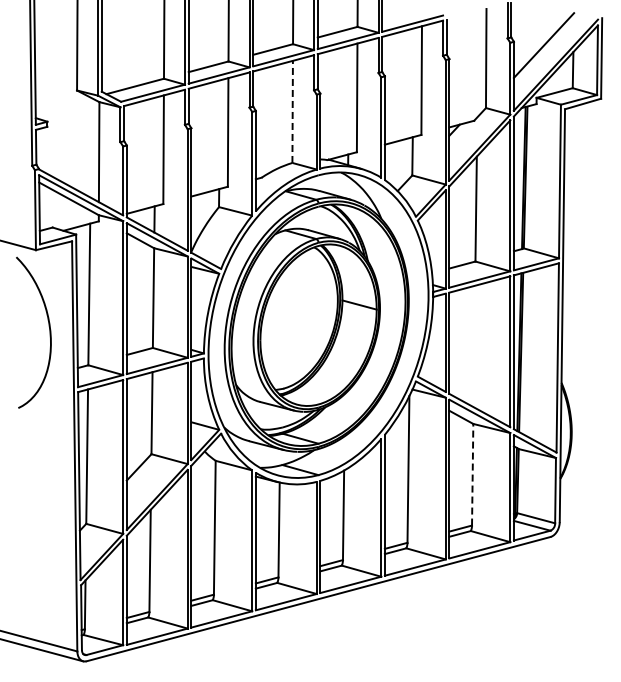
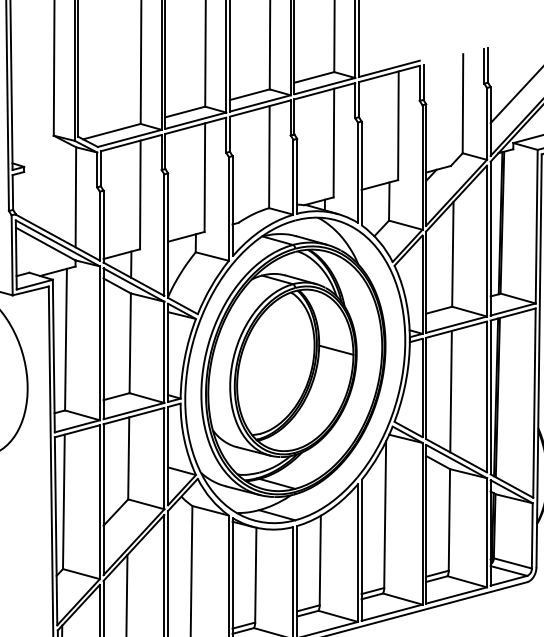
line: (292, 111) -> (269, 156), dashed -> solid
line: (474, 346) -> (451, 391), added
line: (472, 474) -> (449, 519), dashed -> solid

